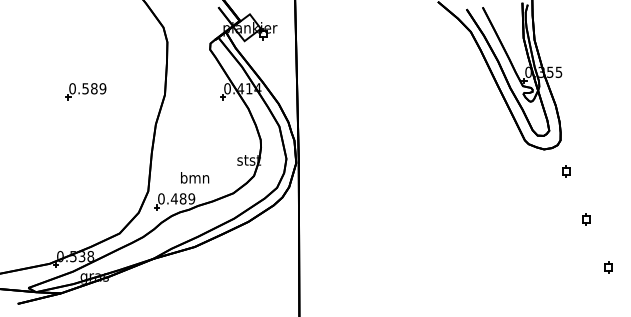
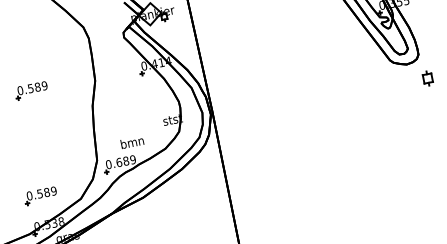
part: (566, 171) -> (428, 78), size x1.6
text: (173, 198) -> (118, 162), 0.489 -> 0.689
part: (71, 220) -> (40, 196), added

